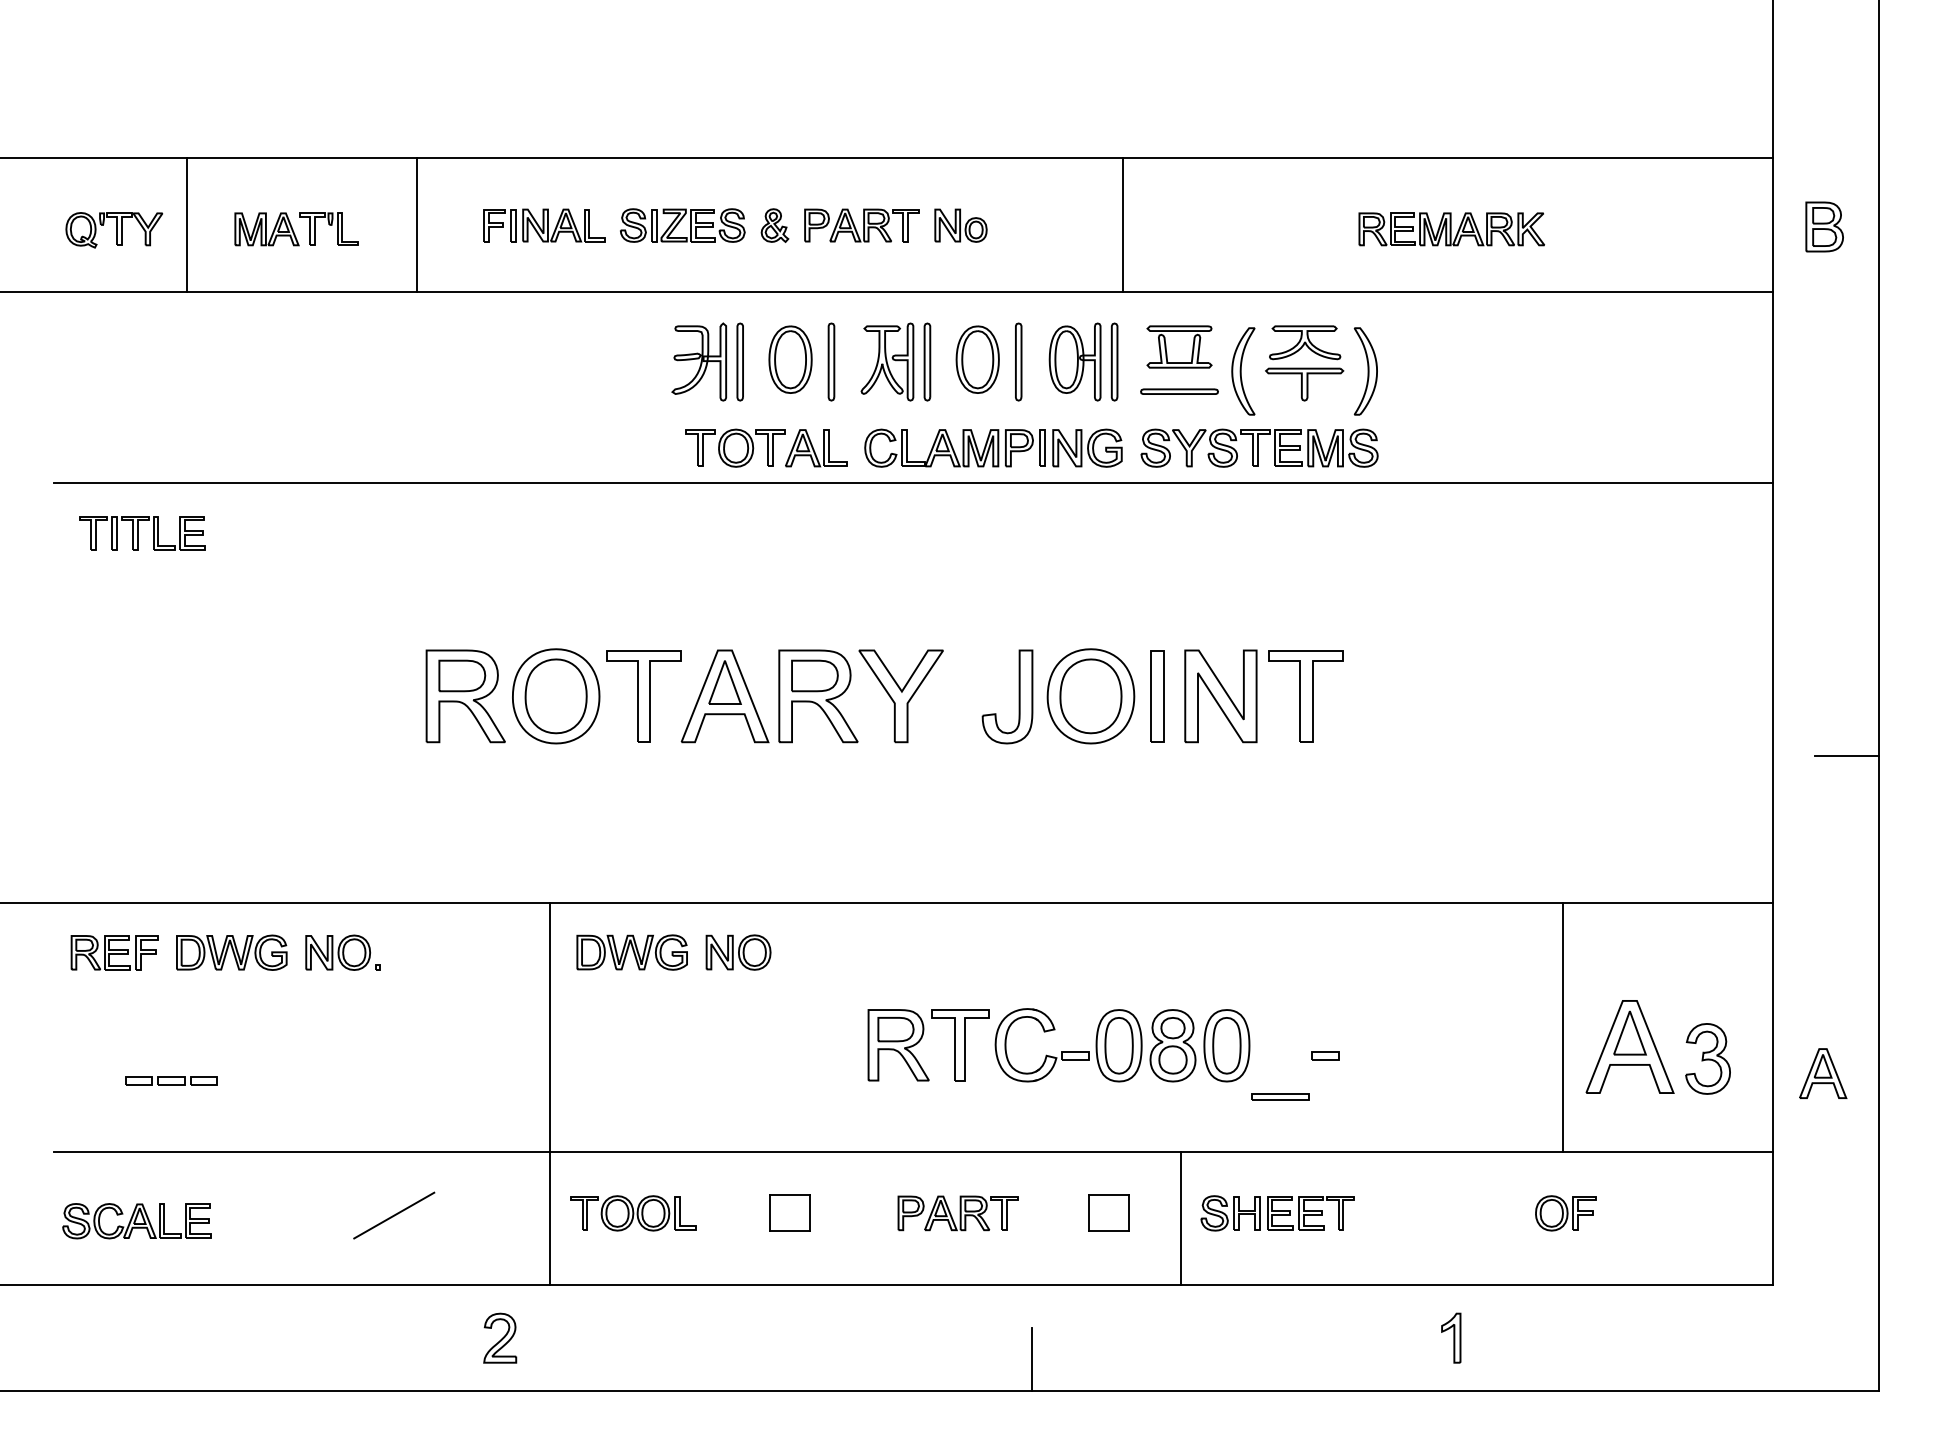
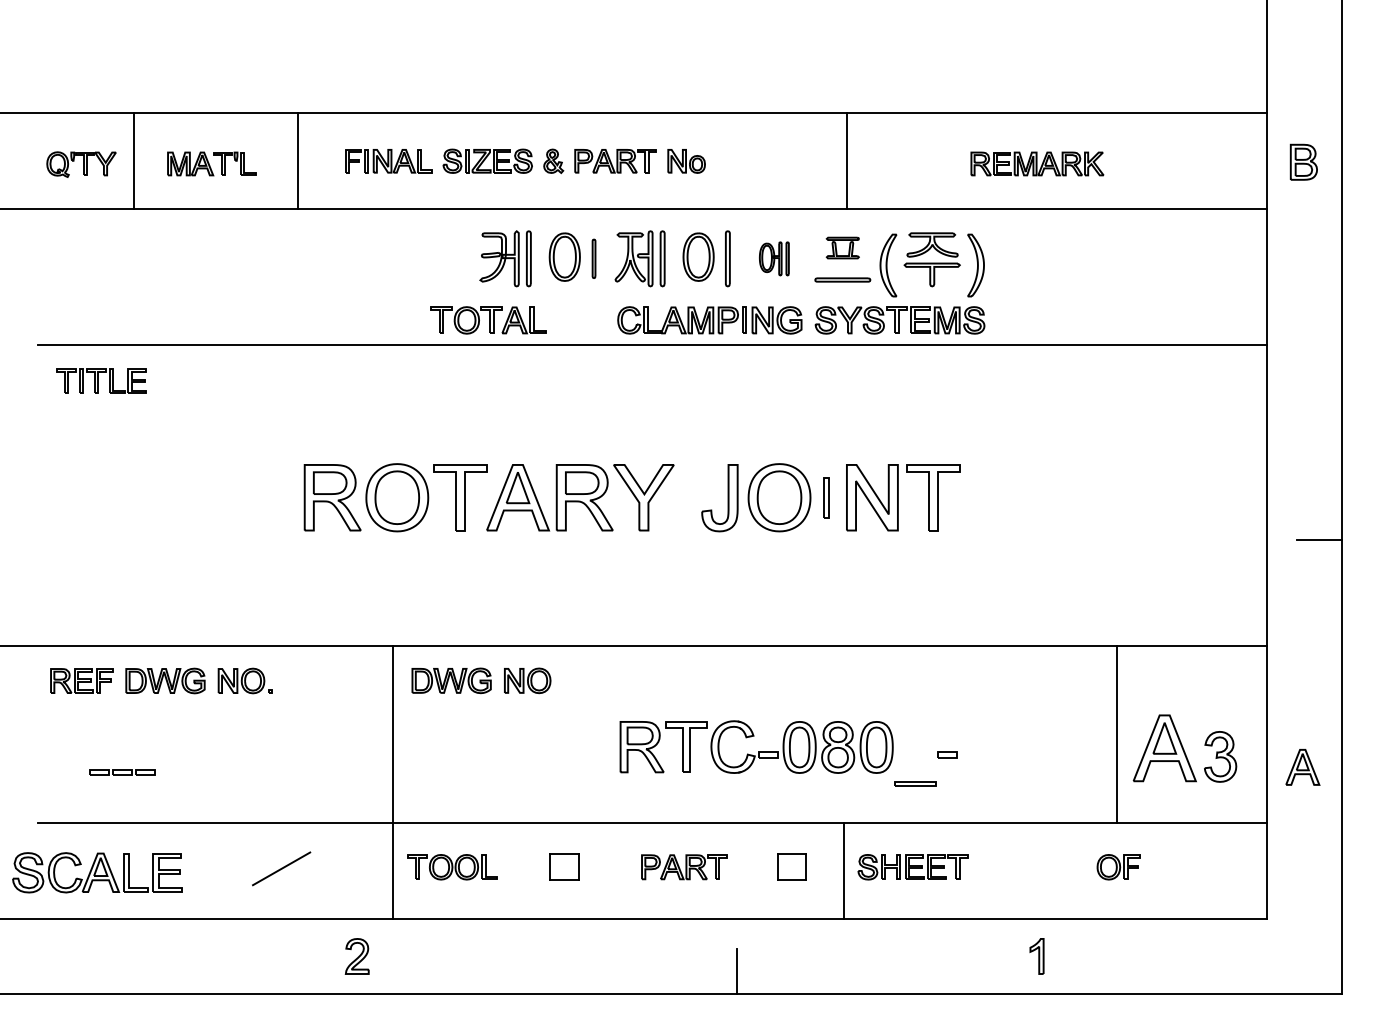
line: (1123, 224) -> (846, 160), moved
part: (1179, 346) -> (842, 247), size x0.7
part: (830, 361) -> (593, 258), size x0.7
part: (1083, 361) -> (774, 258), size x0.6
part: (766, 448) -> (488, 320), moved
part: (1156, 696) -> (826, 497), size x0.6
part: (136, 1220) -> (97, 872), size x1.6

